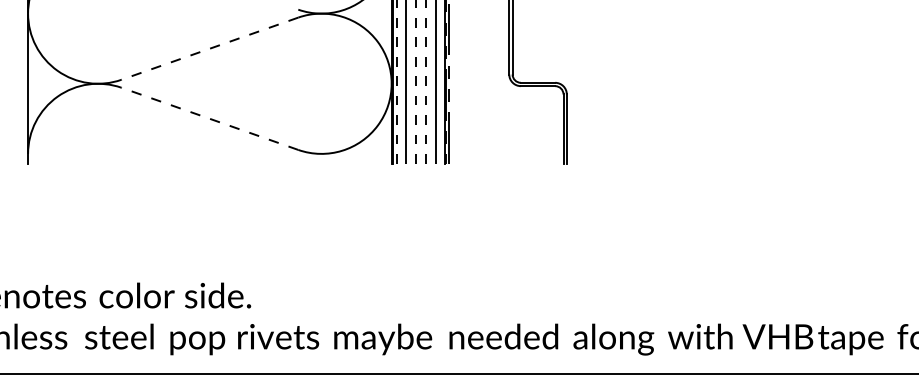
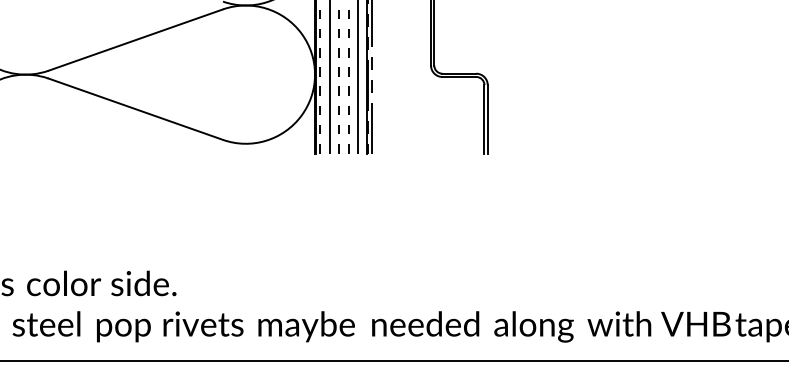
line: (209, 48) -> (135, 39), dashed -> solid
line: (209, 118) -> (135, 108), dashed -> solid

